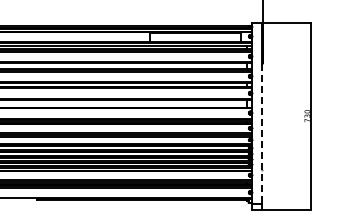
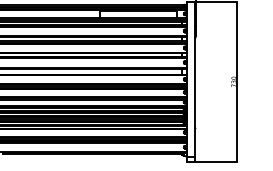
line: (262, 134) -> (195, 97), dashed -> solid

